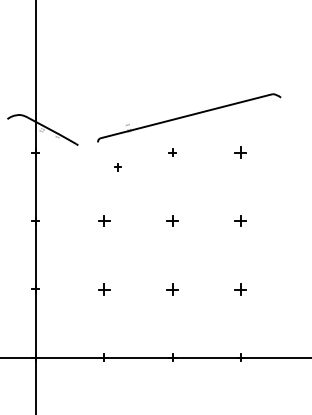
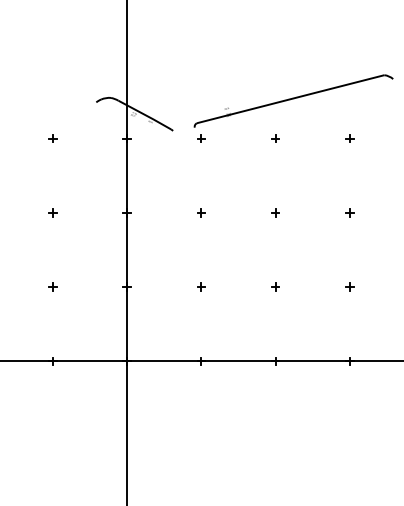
part: (240, 152) -> (349, 138), size x0.62
part: (118, 167) -> (201, 138), moved
part: (104, 220) -> (201, 212), size x0.62
part: (172, 220) -> (275, 212), size x0.62
part: (240, 220) -> (349, 212), size x0.62
part: (104, 288) -> (201, 286), size x0.62
part: (172, 288) -> (275, 286), size x0.62
part: (240, 288) -> (349, 286), size x0.62

